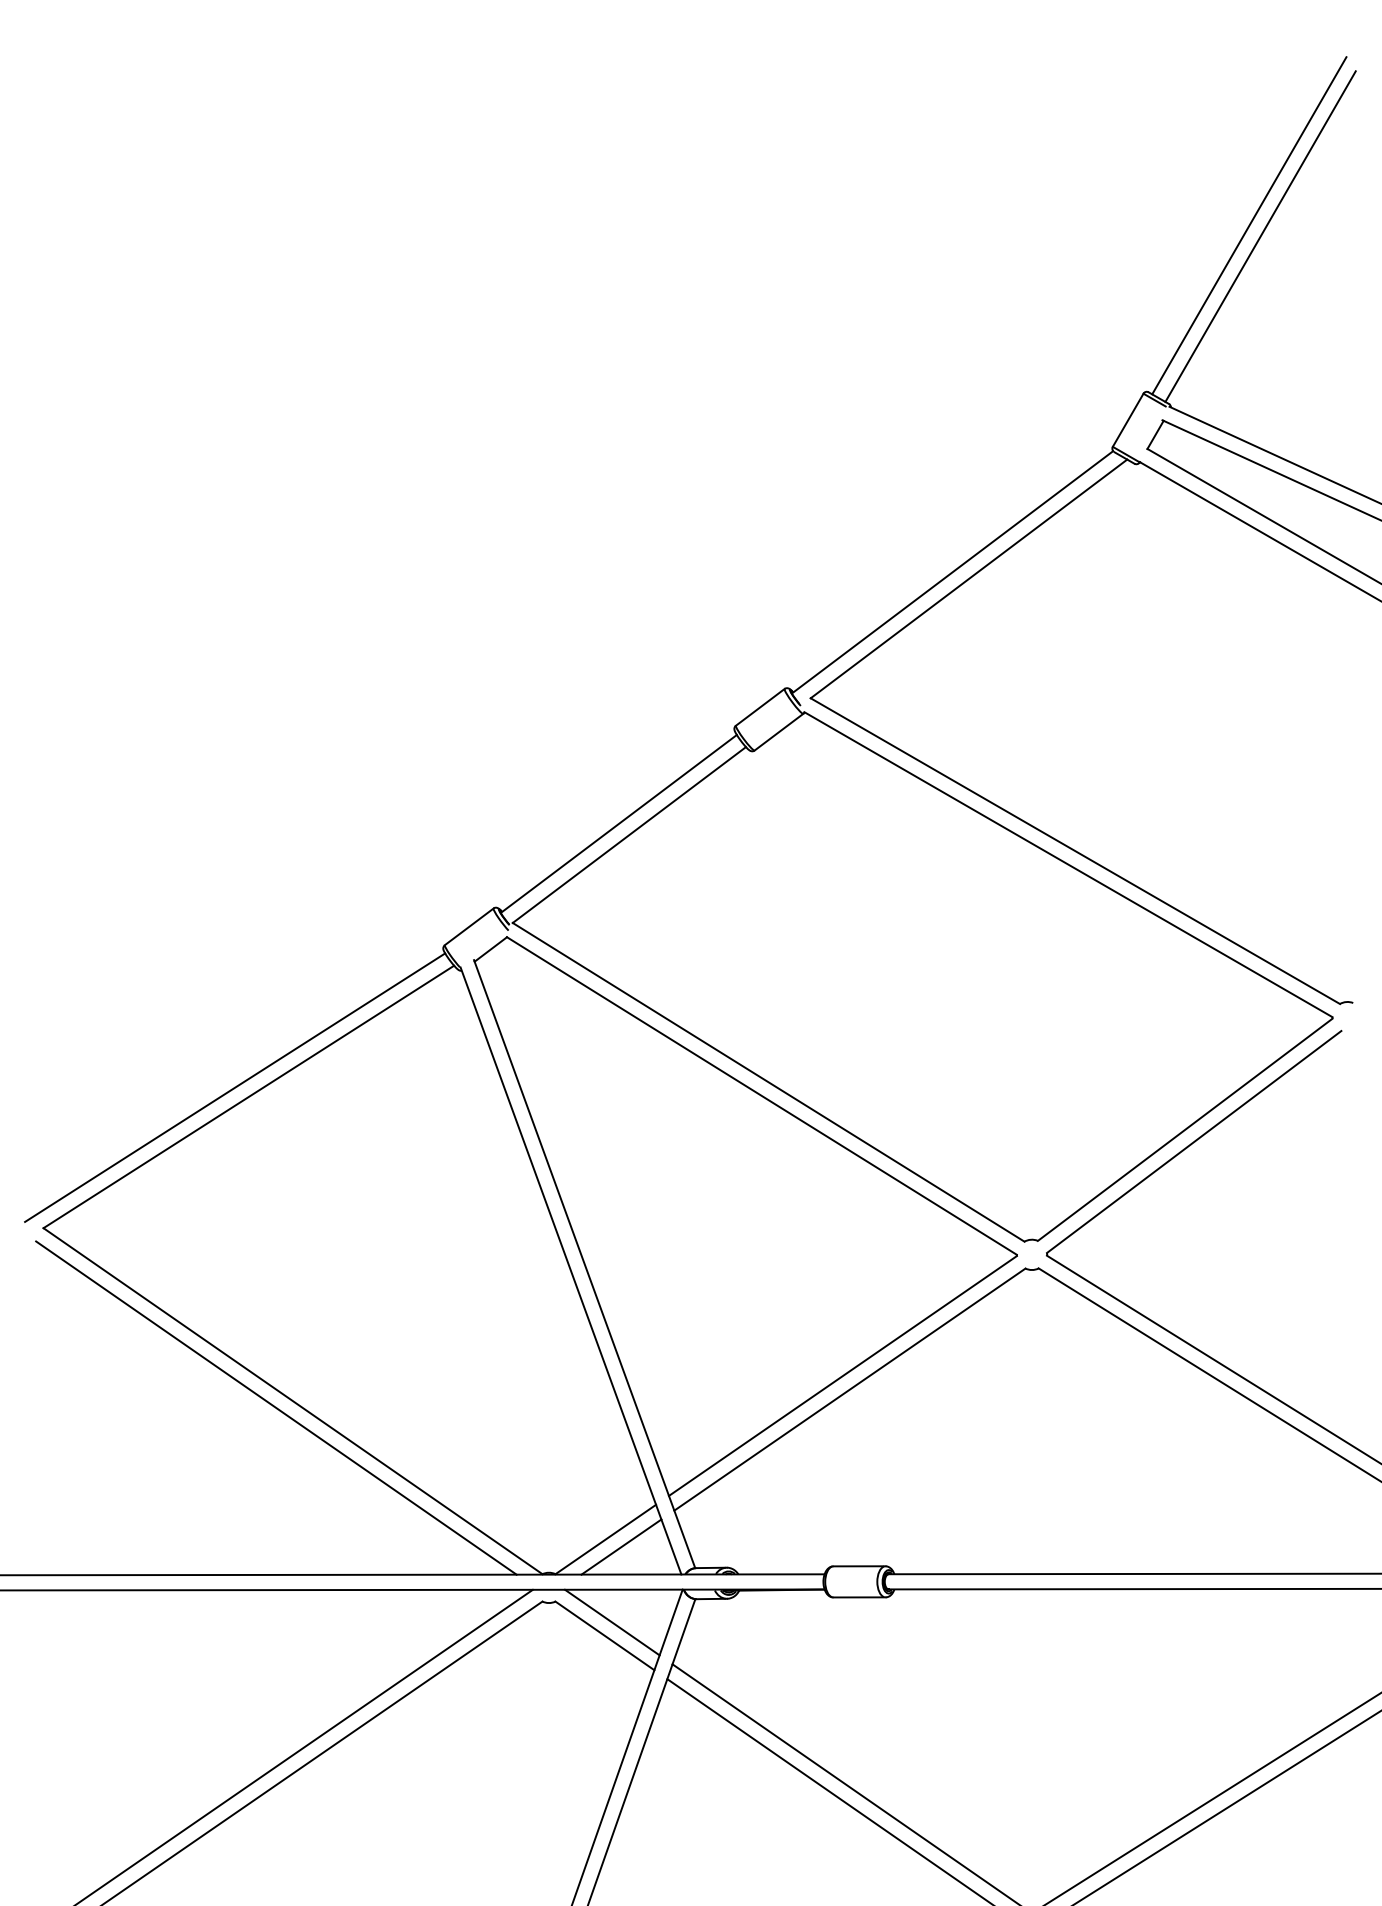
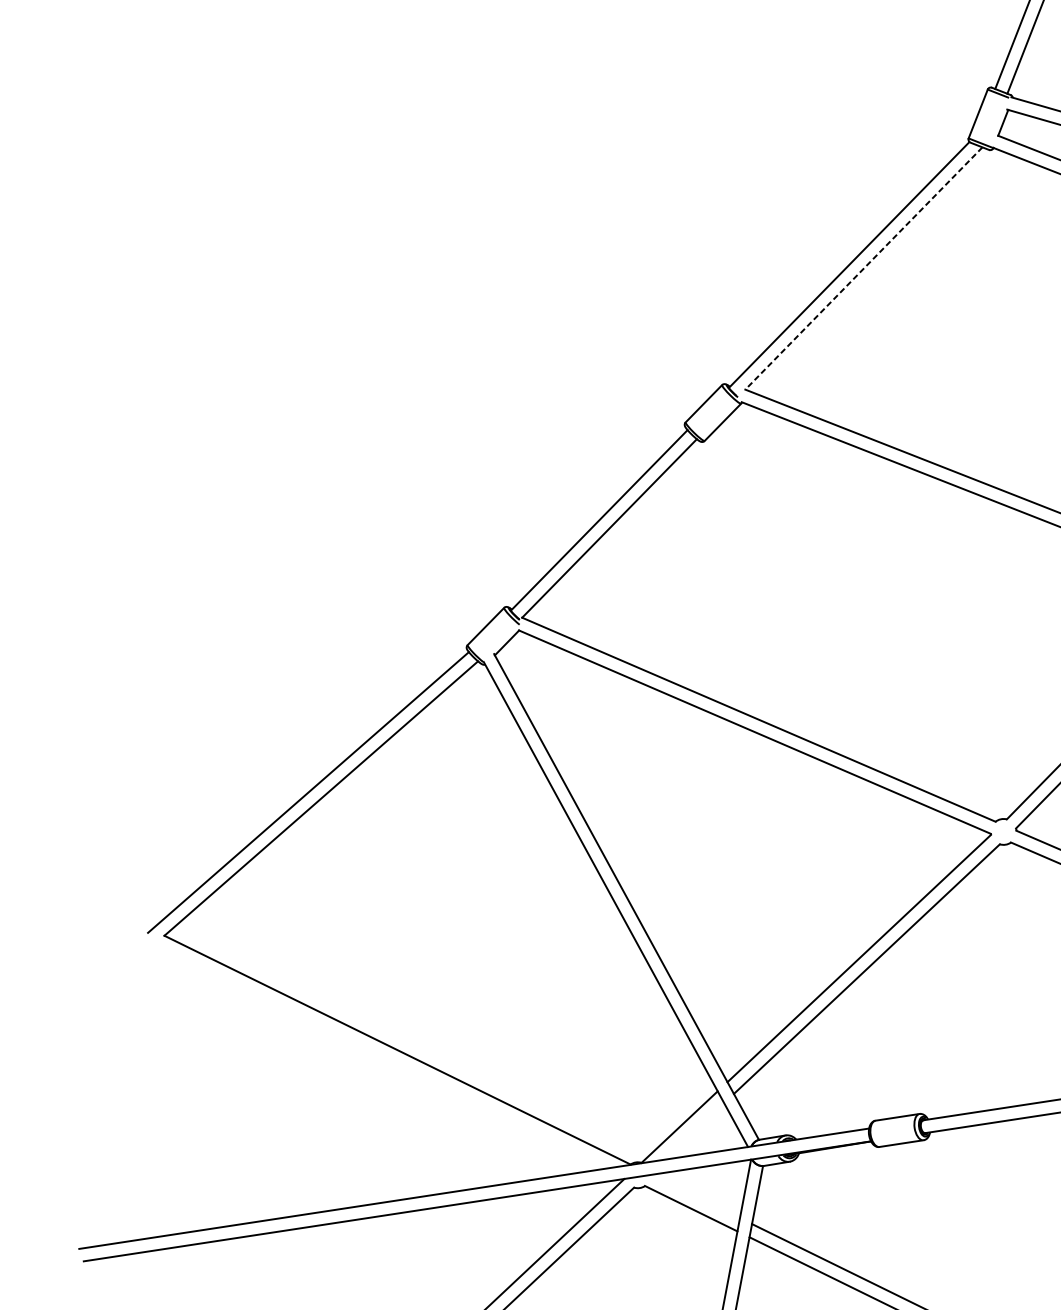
line: (968, 579) -> (863, 269), solid -> dashed
line: (276, 1407) -> (384, 1057), removed
line: (621, 1546) -> (693, 1131), removed
line: (612, 1622) -> (695, 1196), removed

